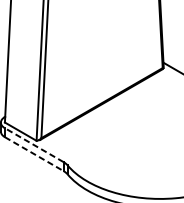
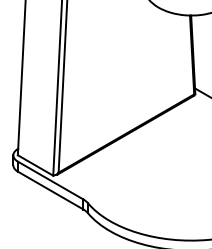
line: (34, 145) -> (50, 180), dashed -> solid
line: (34, 154) -> (50, 190), dashed -> solid

